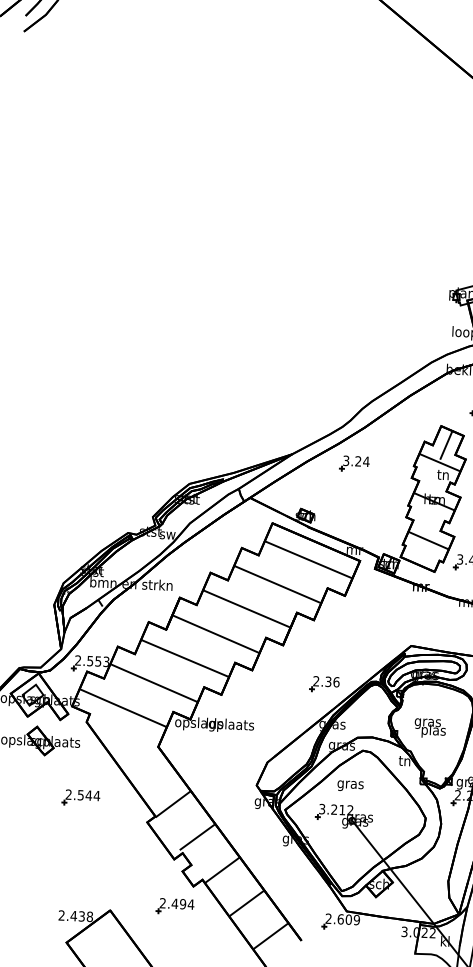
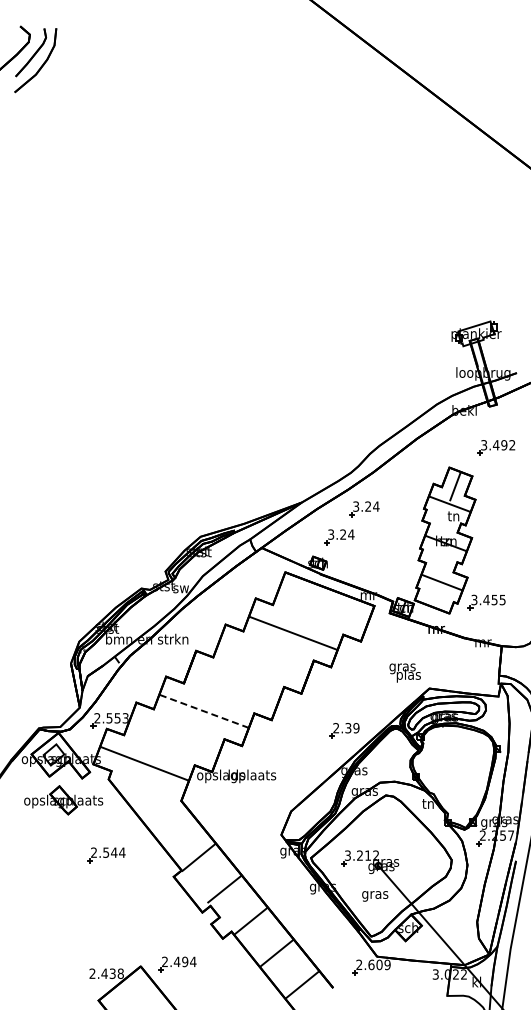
part: (328, 490) -> (339, 537), added
line: (308, 559) -> (322, 606), removed
line: (246, 608) -> (263, 658), removed
line: (215, 633) -> (233, 685), removed
line: (185, 658) -> (204, 711), solid -> dashed
text: (336, 682) -> (356, 728), 2.36 -> 2.39
line: (154, 683) -> (174, 737), removed
text: (429, 727) -> (404, 672), moved
text: (350, 786) -> (375, 896), moved
part: (175, 906) -> (177, 964), moved

